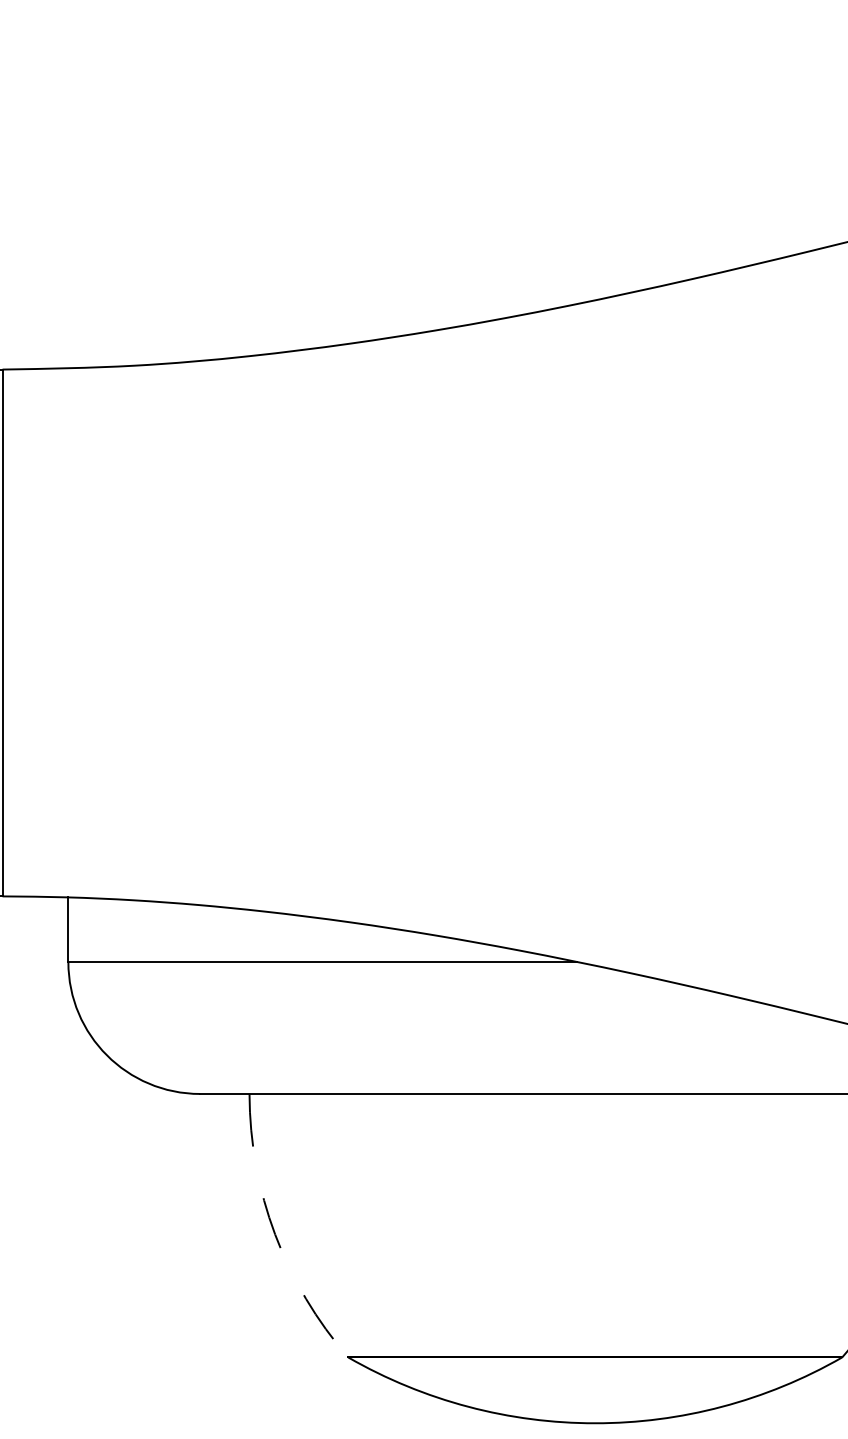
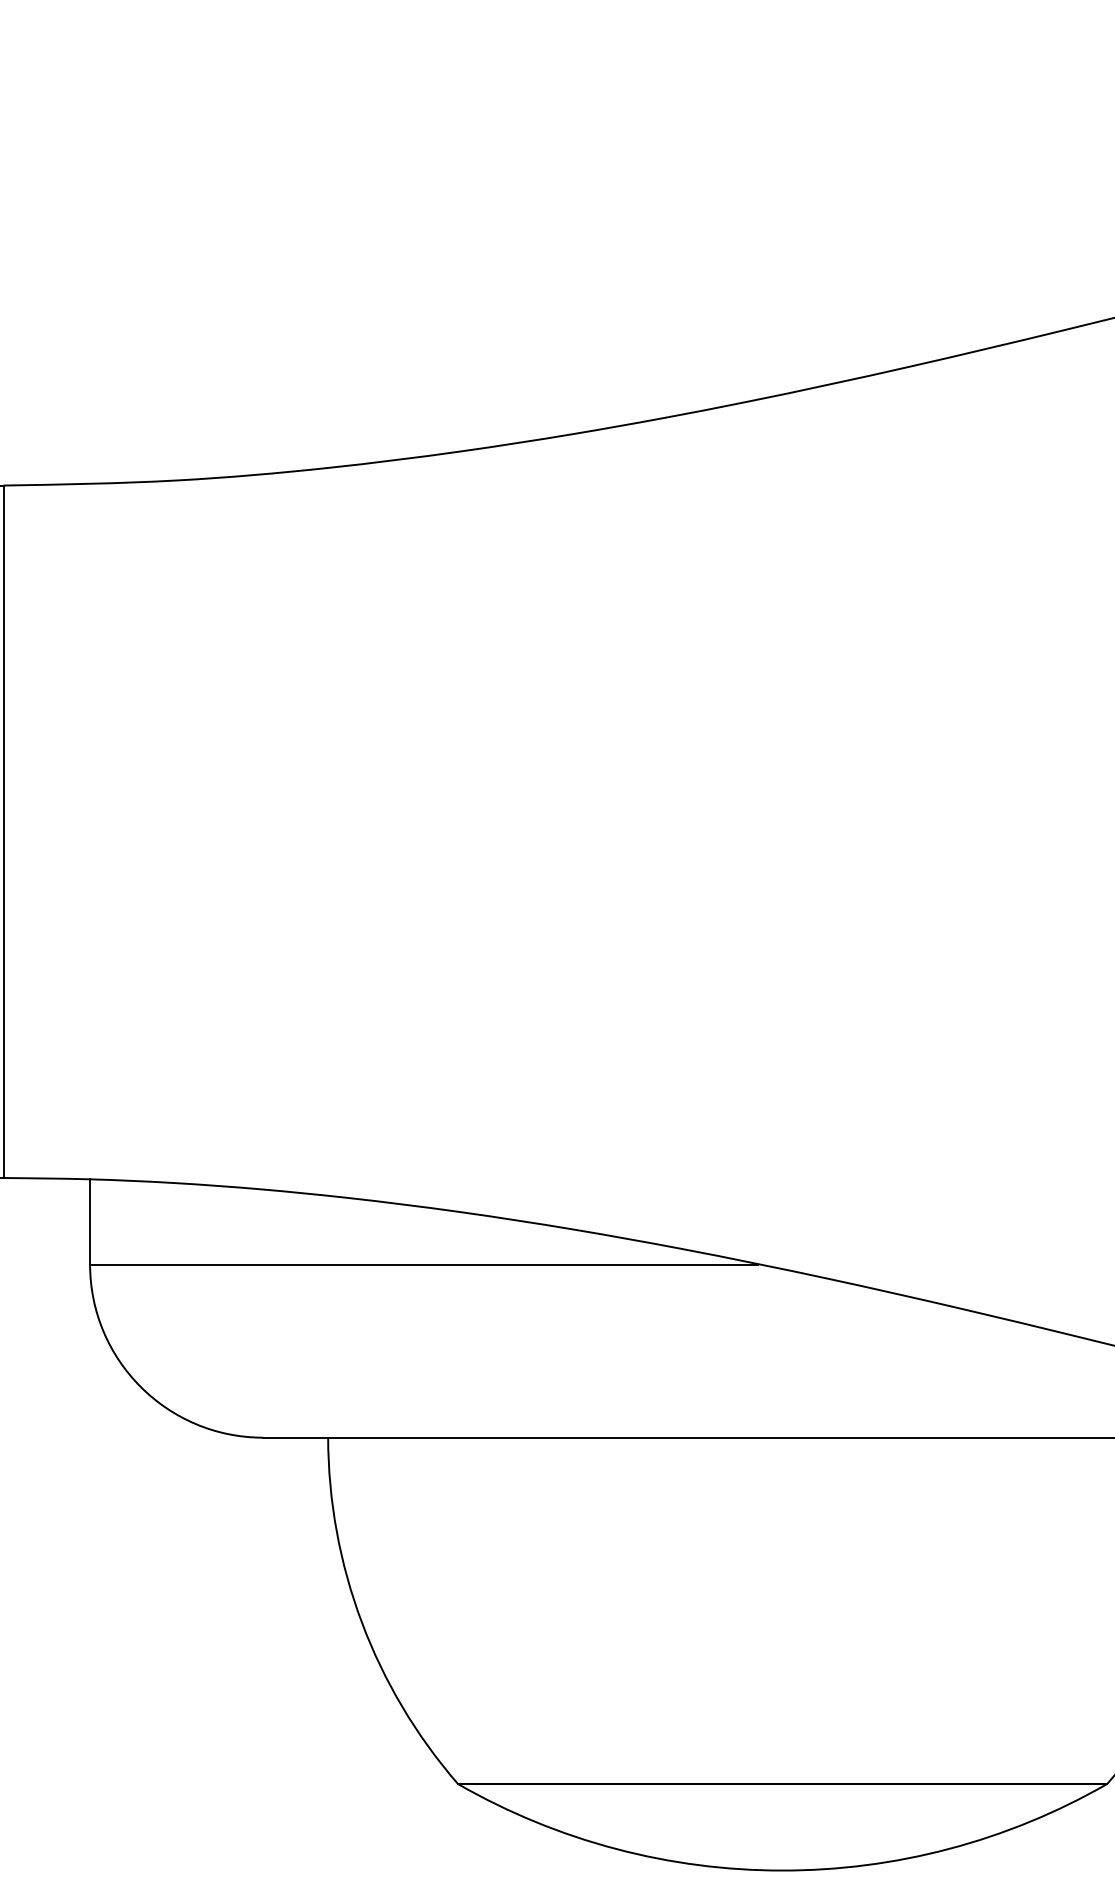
arc: (274, 1234) -> (361, 1622), dashed -> solid

